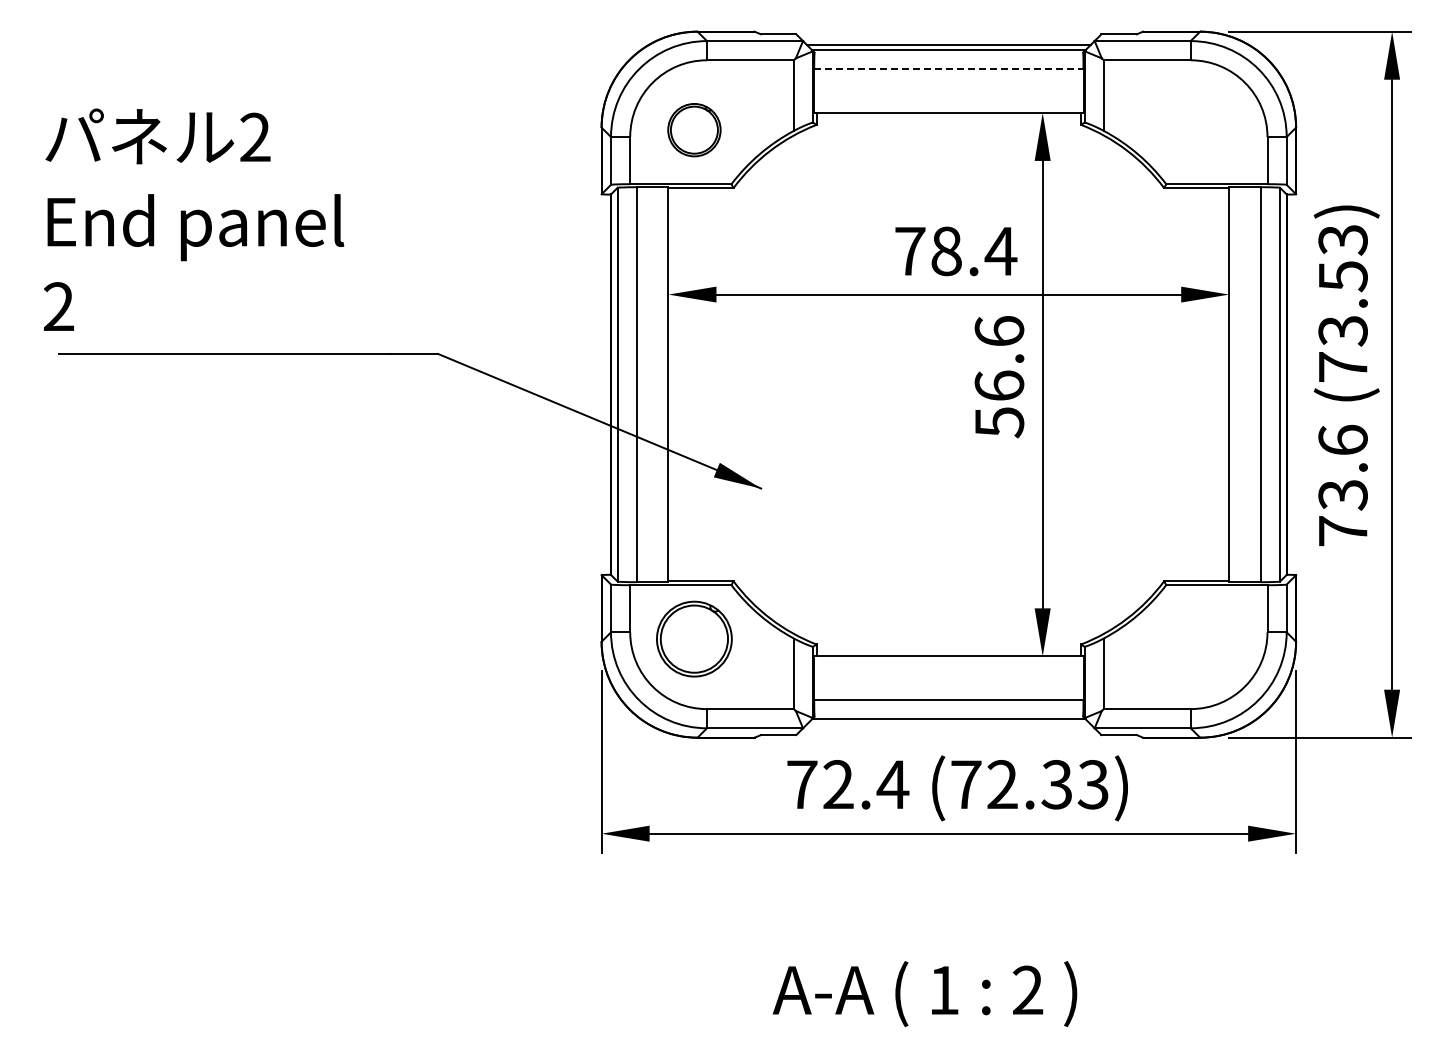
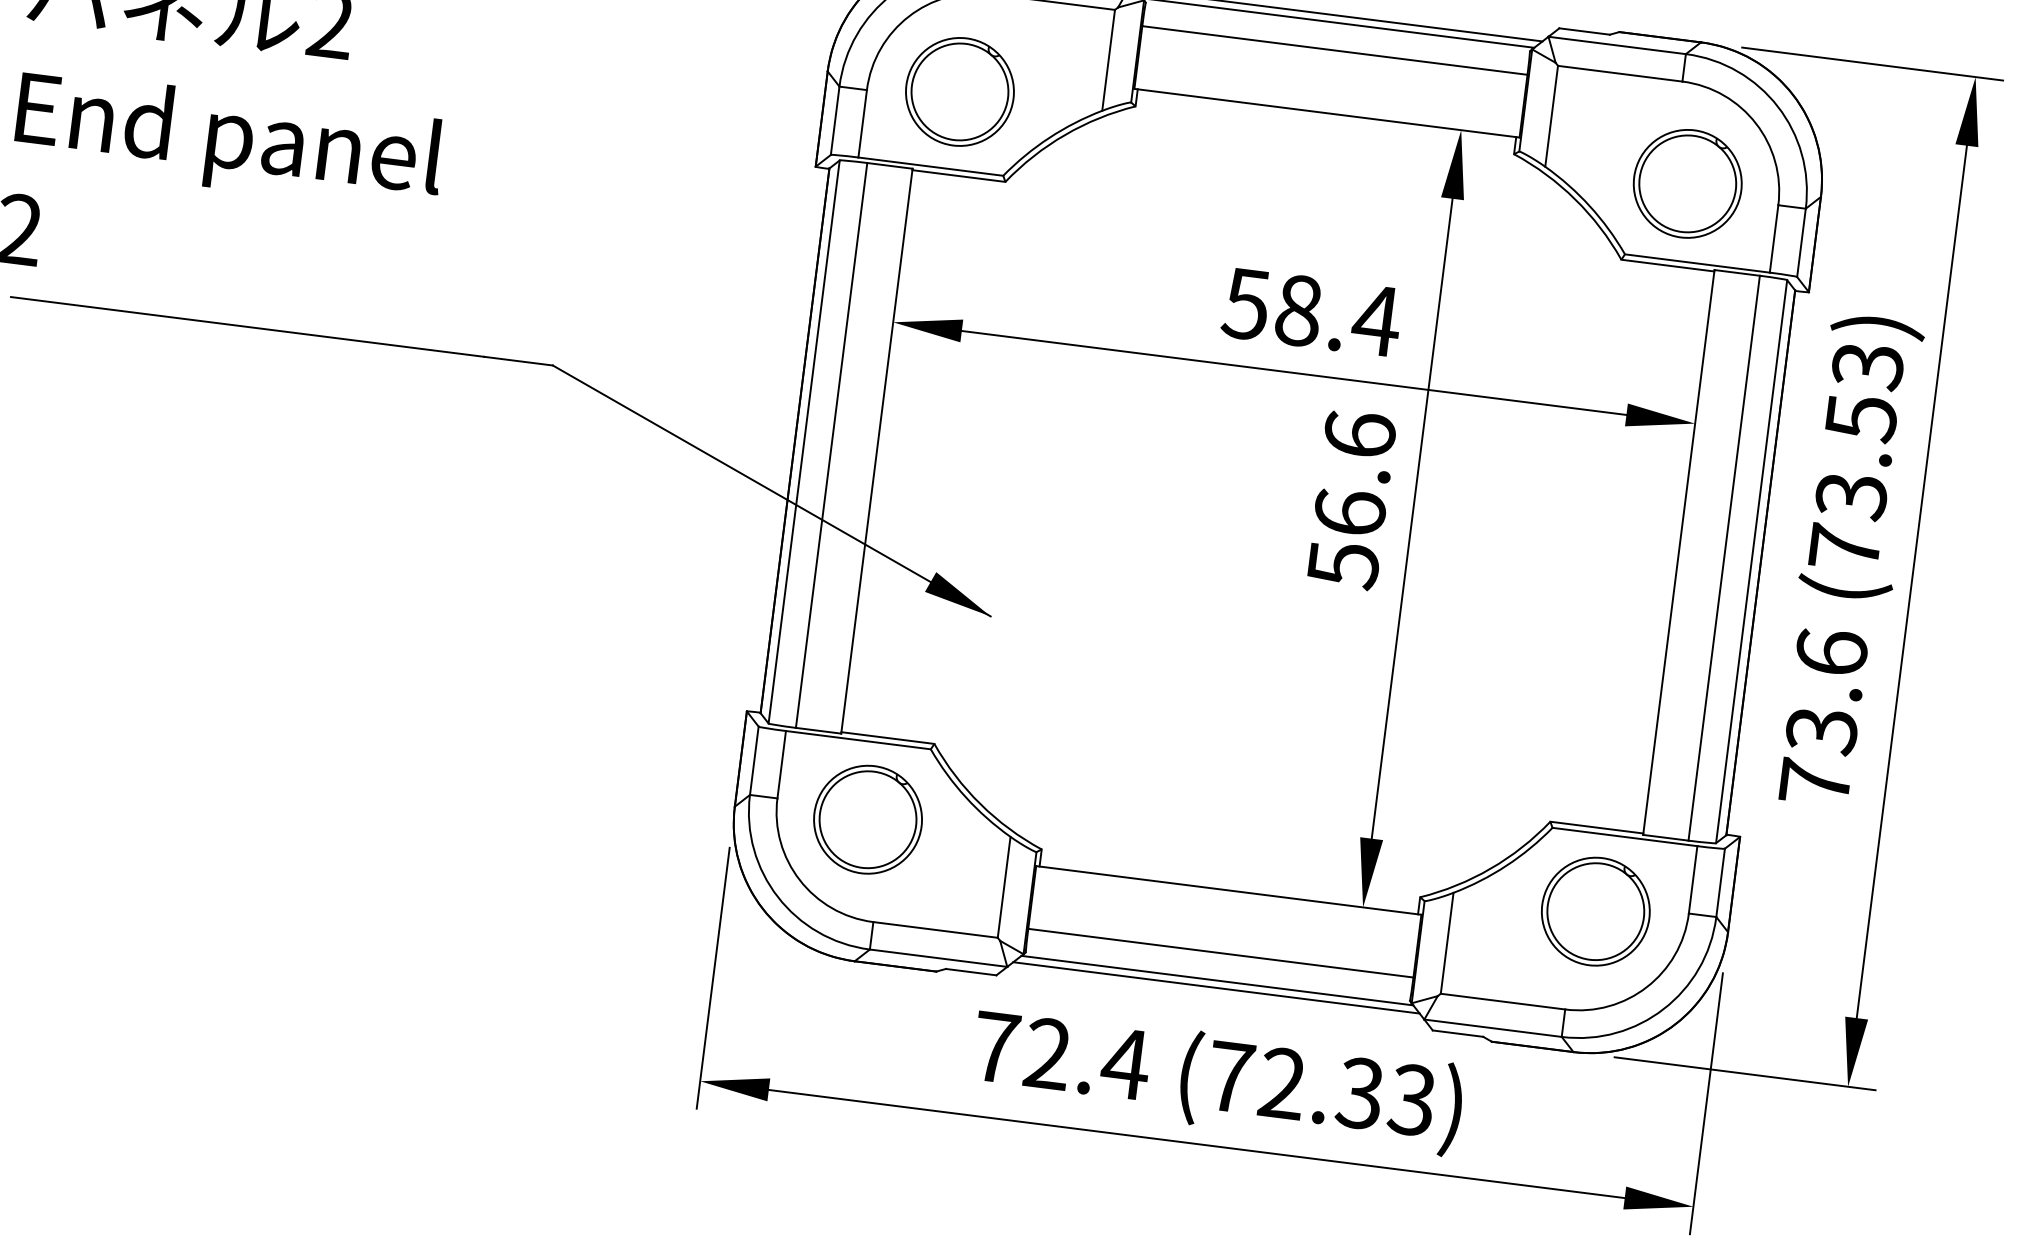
line: (948, 69) -> (1334, 50), dashed -> solid
part: (694, 129) -> (960, 90), size x1.43
part: (1203, 129) -> (1688, 182), added
text: (909, 251) -> (1245, 304), 78.4 -> 58.4
part: (1203, 638) -> (1596, 910), added
line: (948, 724) -> (1215, 987), added

